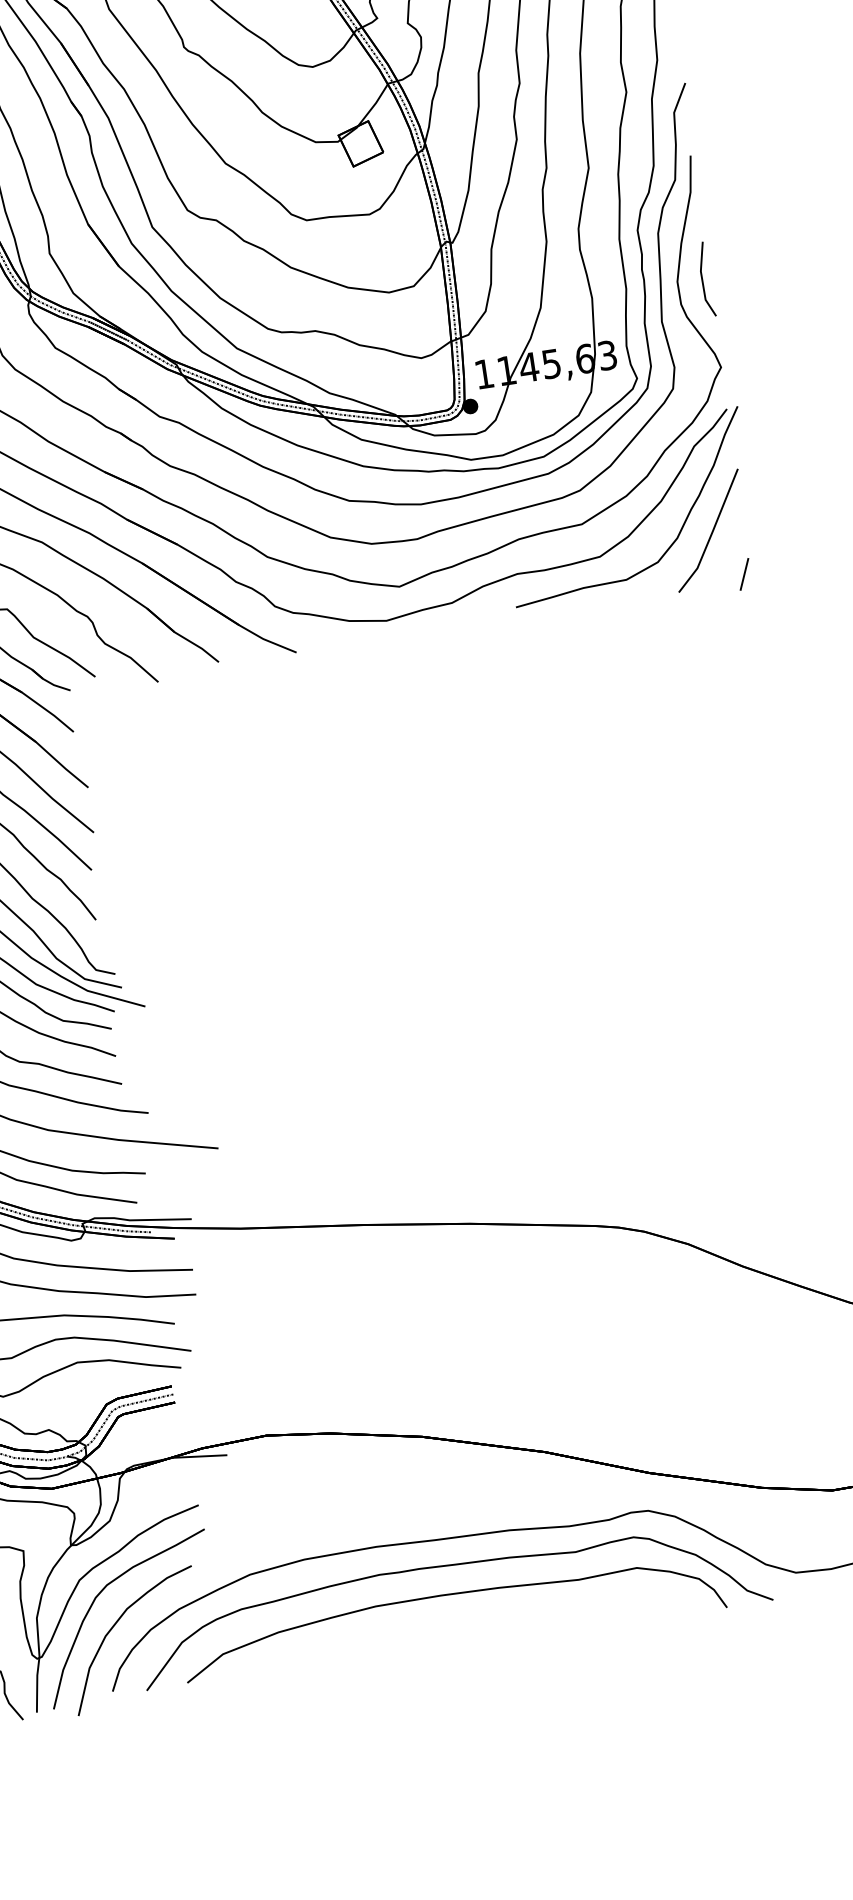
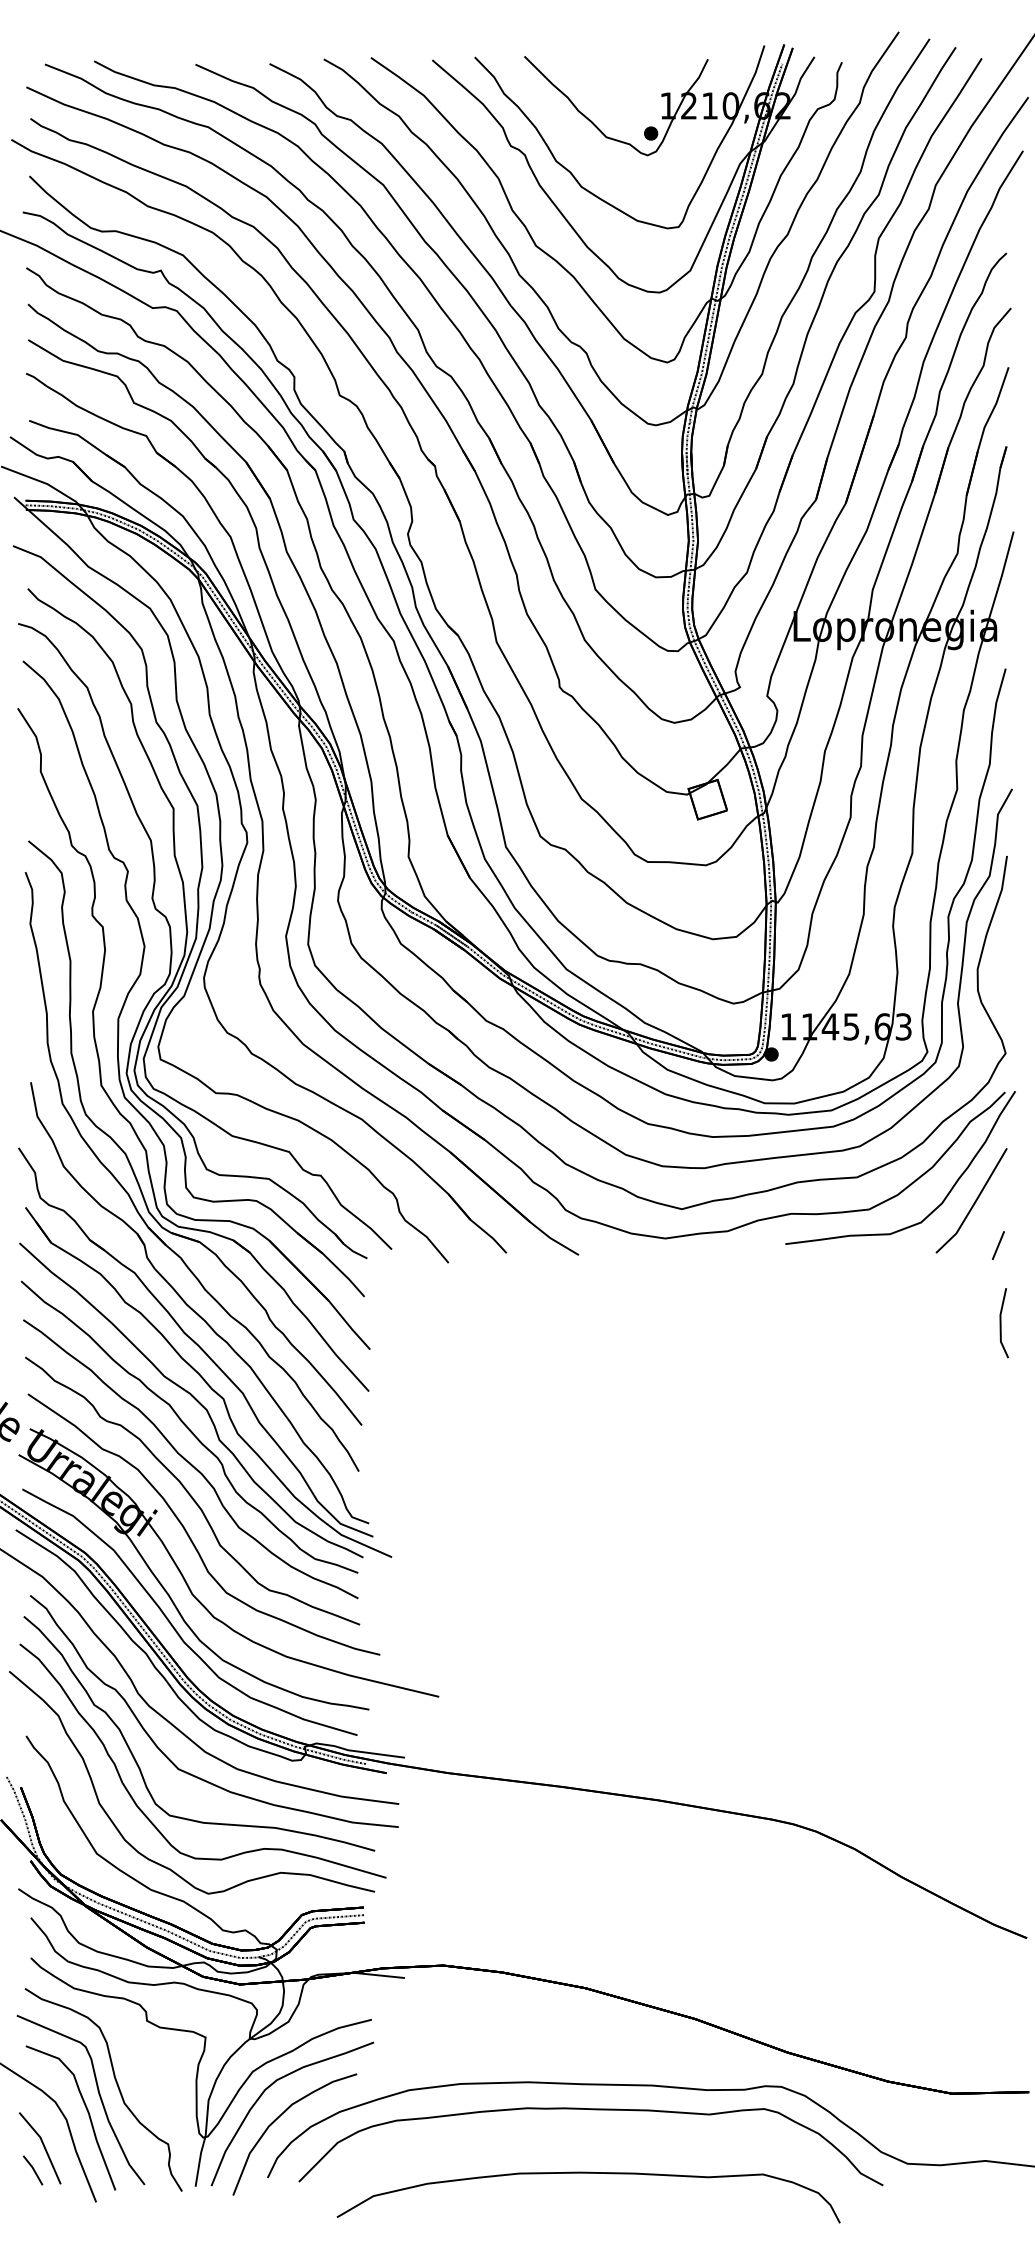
line: (703, 280) -> (1001, 1323), moved
curve: (449, 1595) -> (588, 2173), moved

